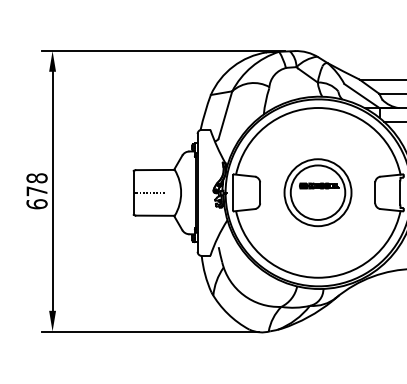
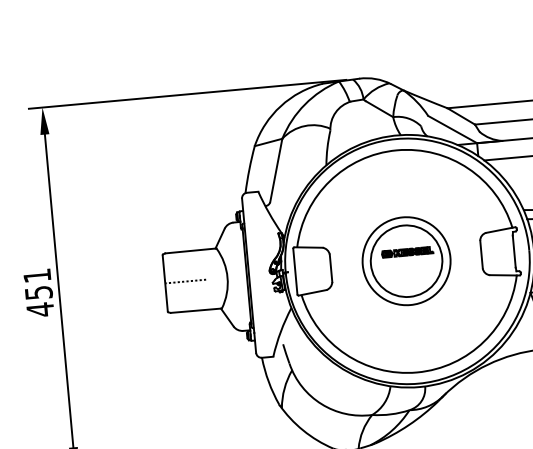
text: (36, 191) -> (38, 293), 678 -> 451

